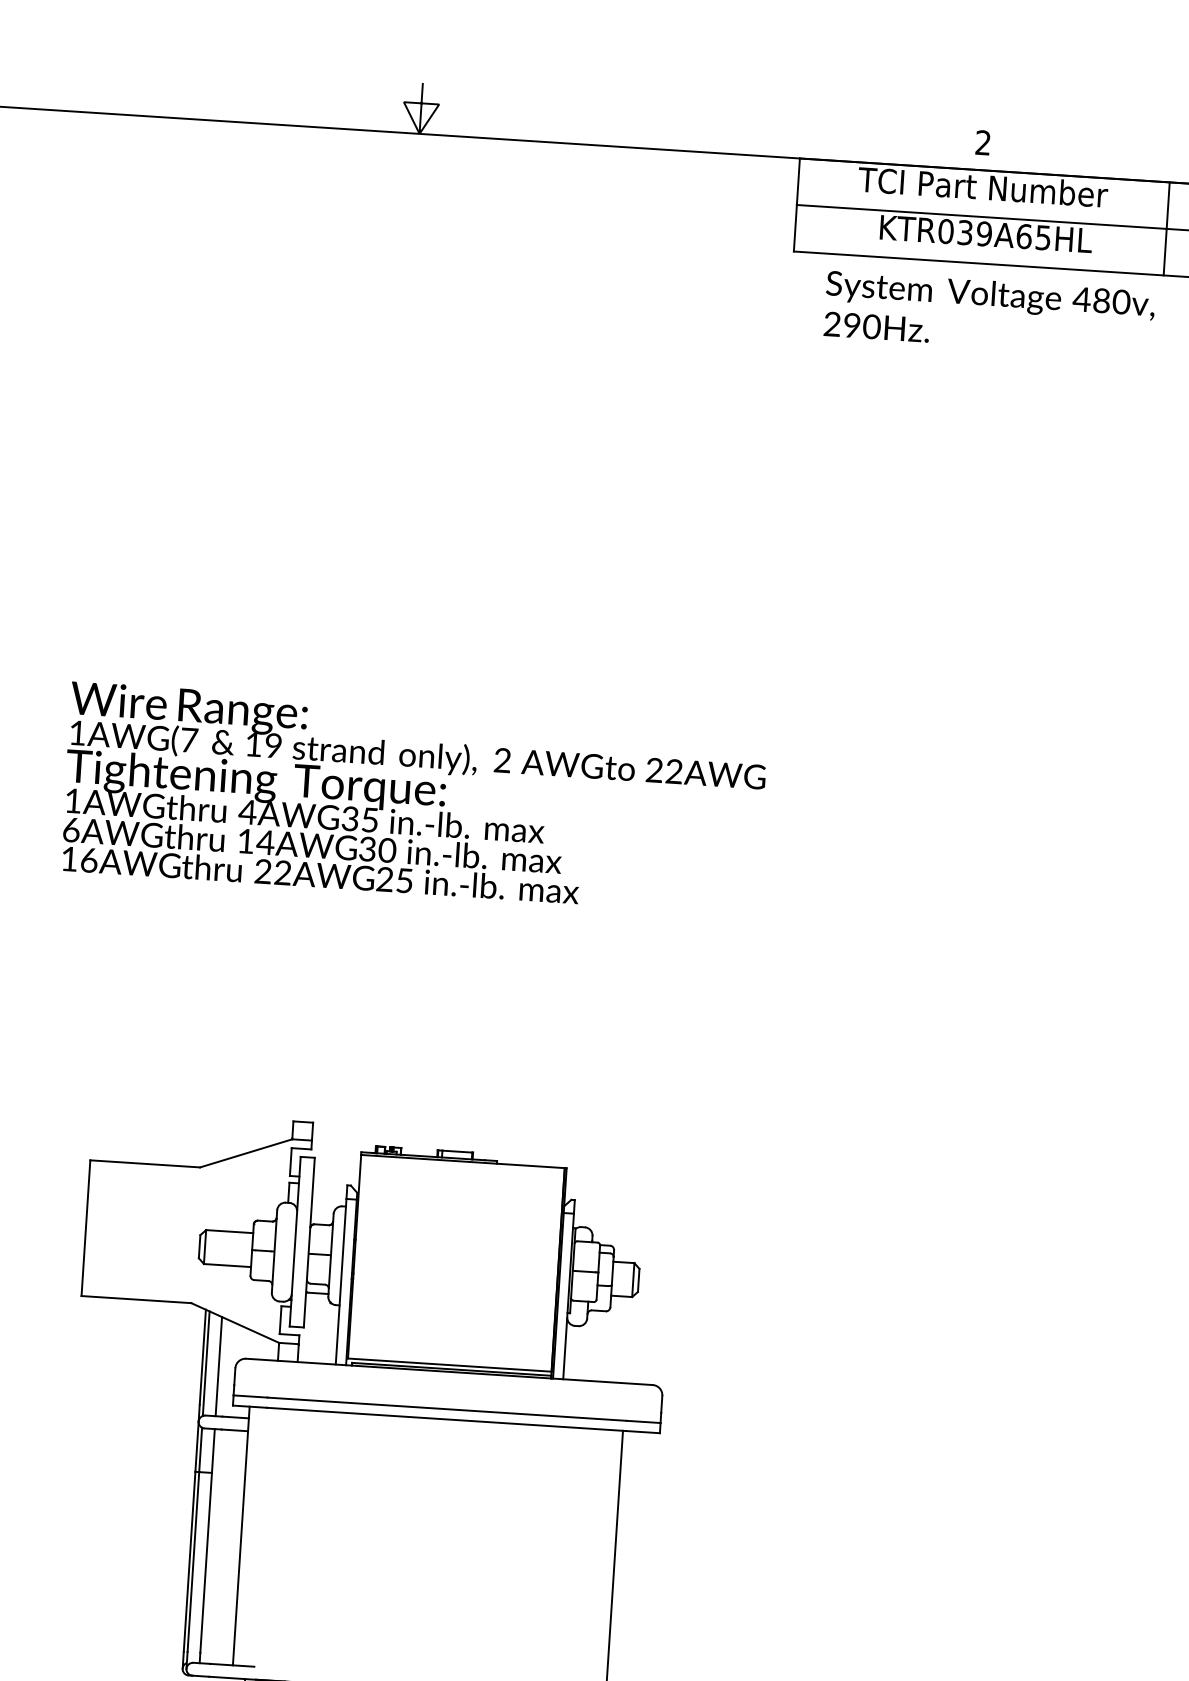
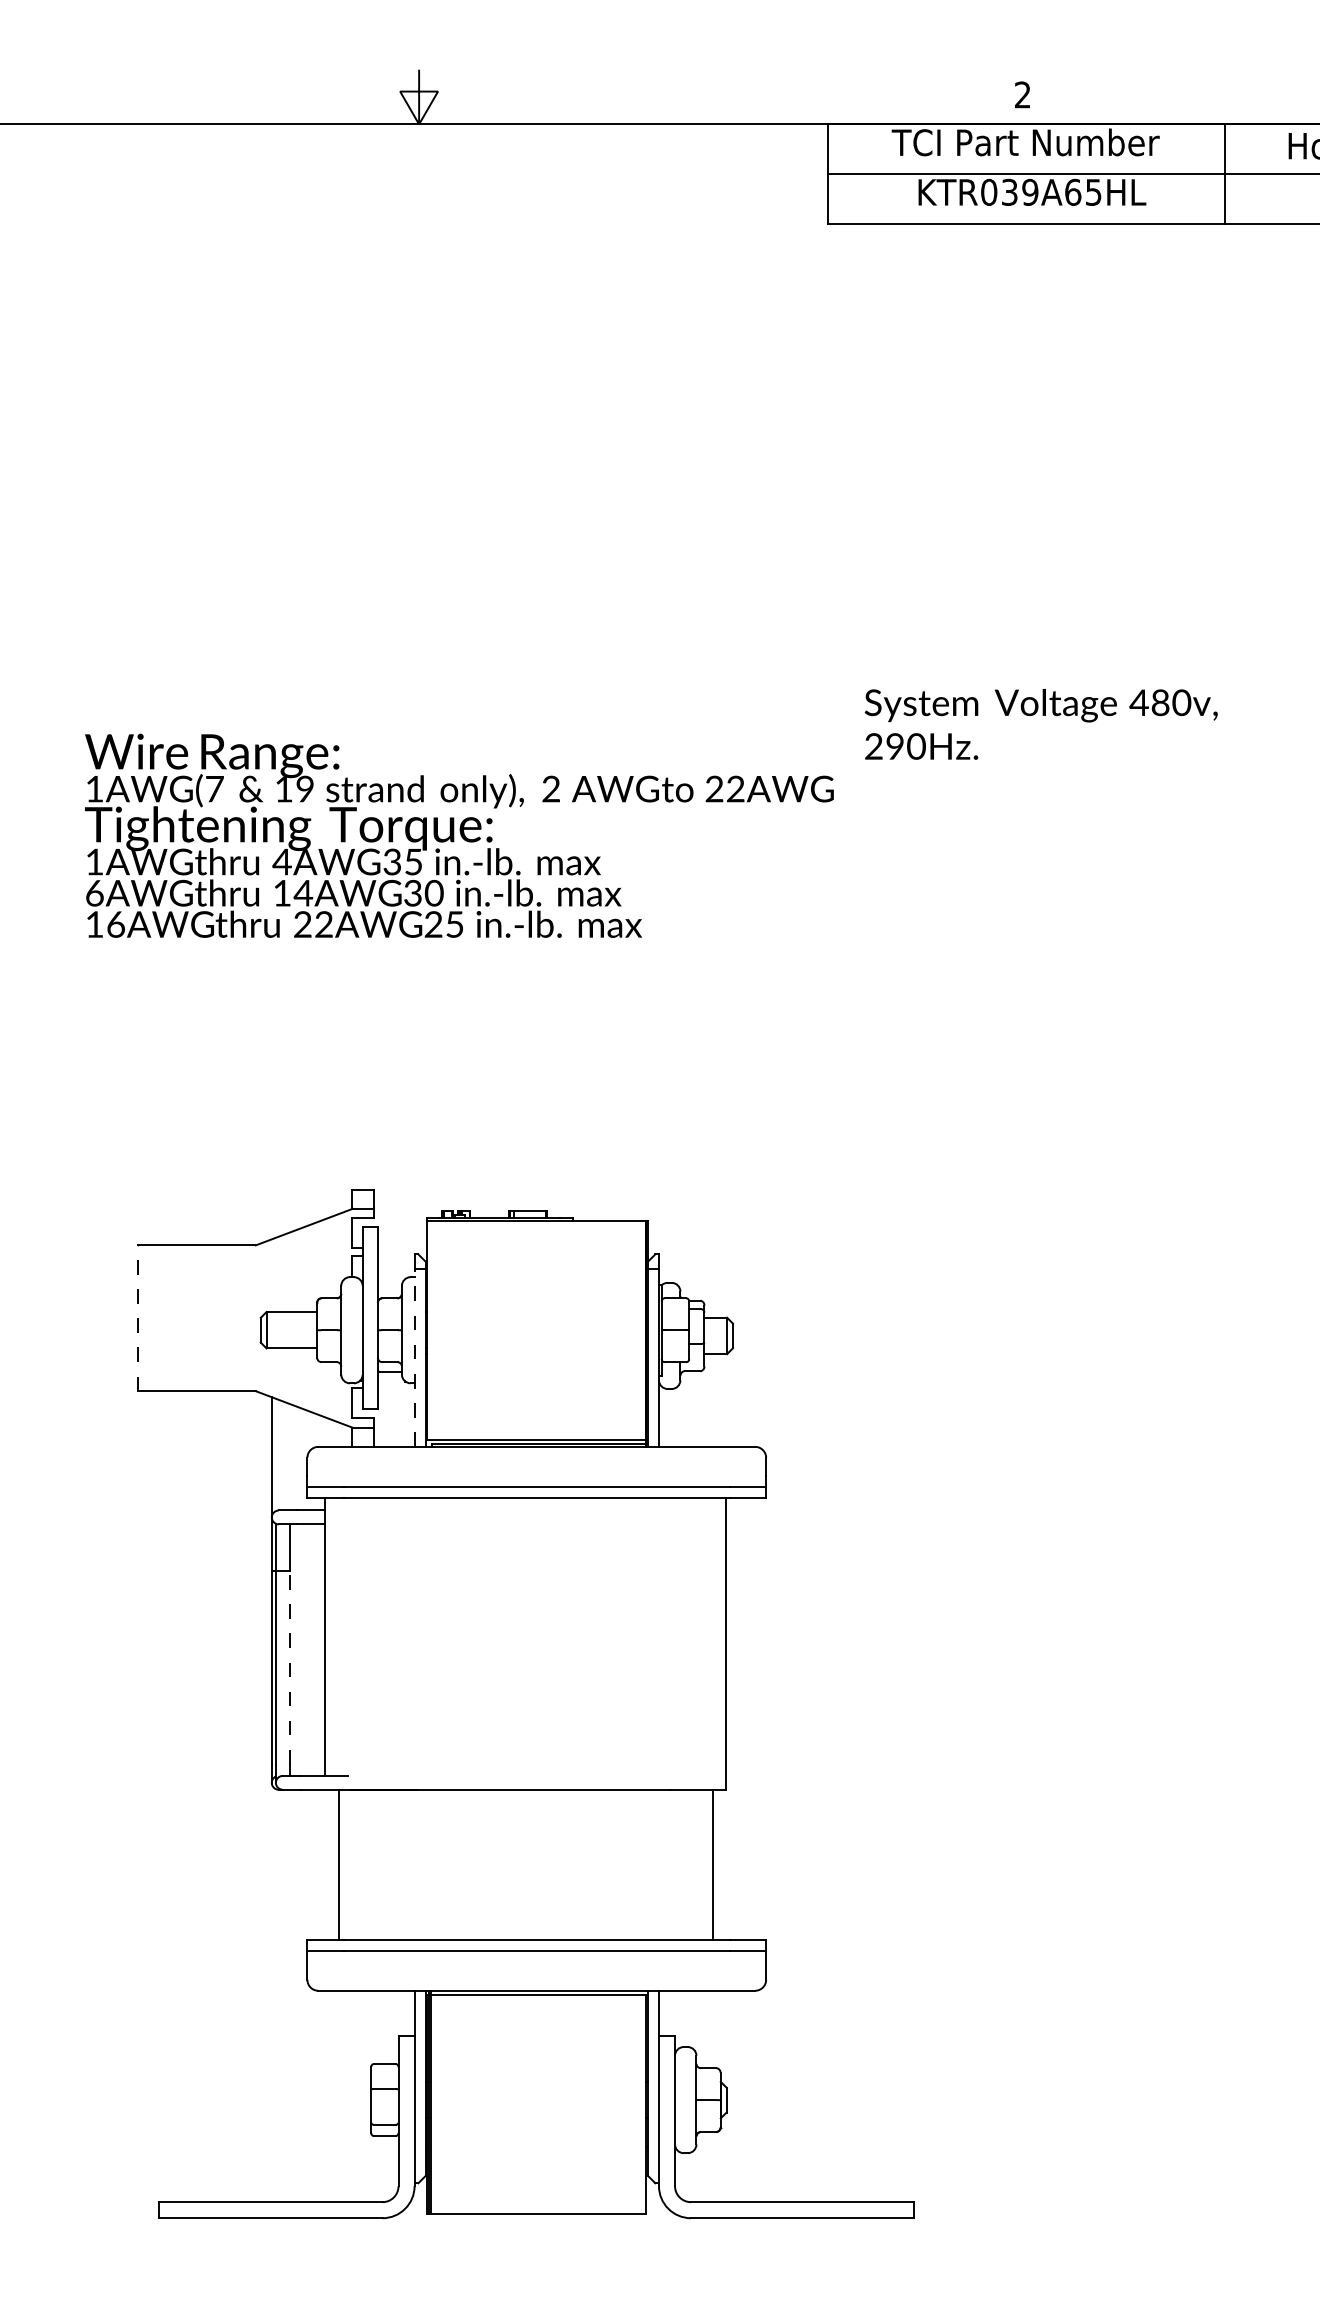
text: (988, 313) -> (1040, 724), moved
line: (85, 1228) -> (137, 1318), solid -> dashed
line: (341, 1281) -> (414, 1357), solid -> dashed
line: (205, 1363) -> (275, 1454), removed
line: (218, 1365) -> (289, 1456), removed
line: (206, 1563) -> (289, 1668), solid -> dashed

